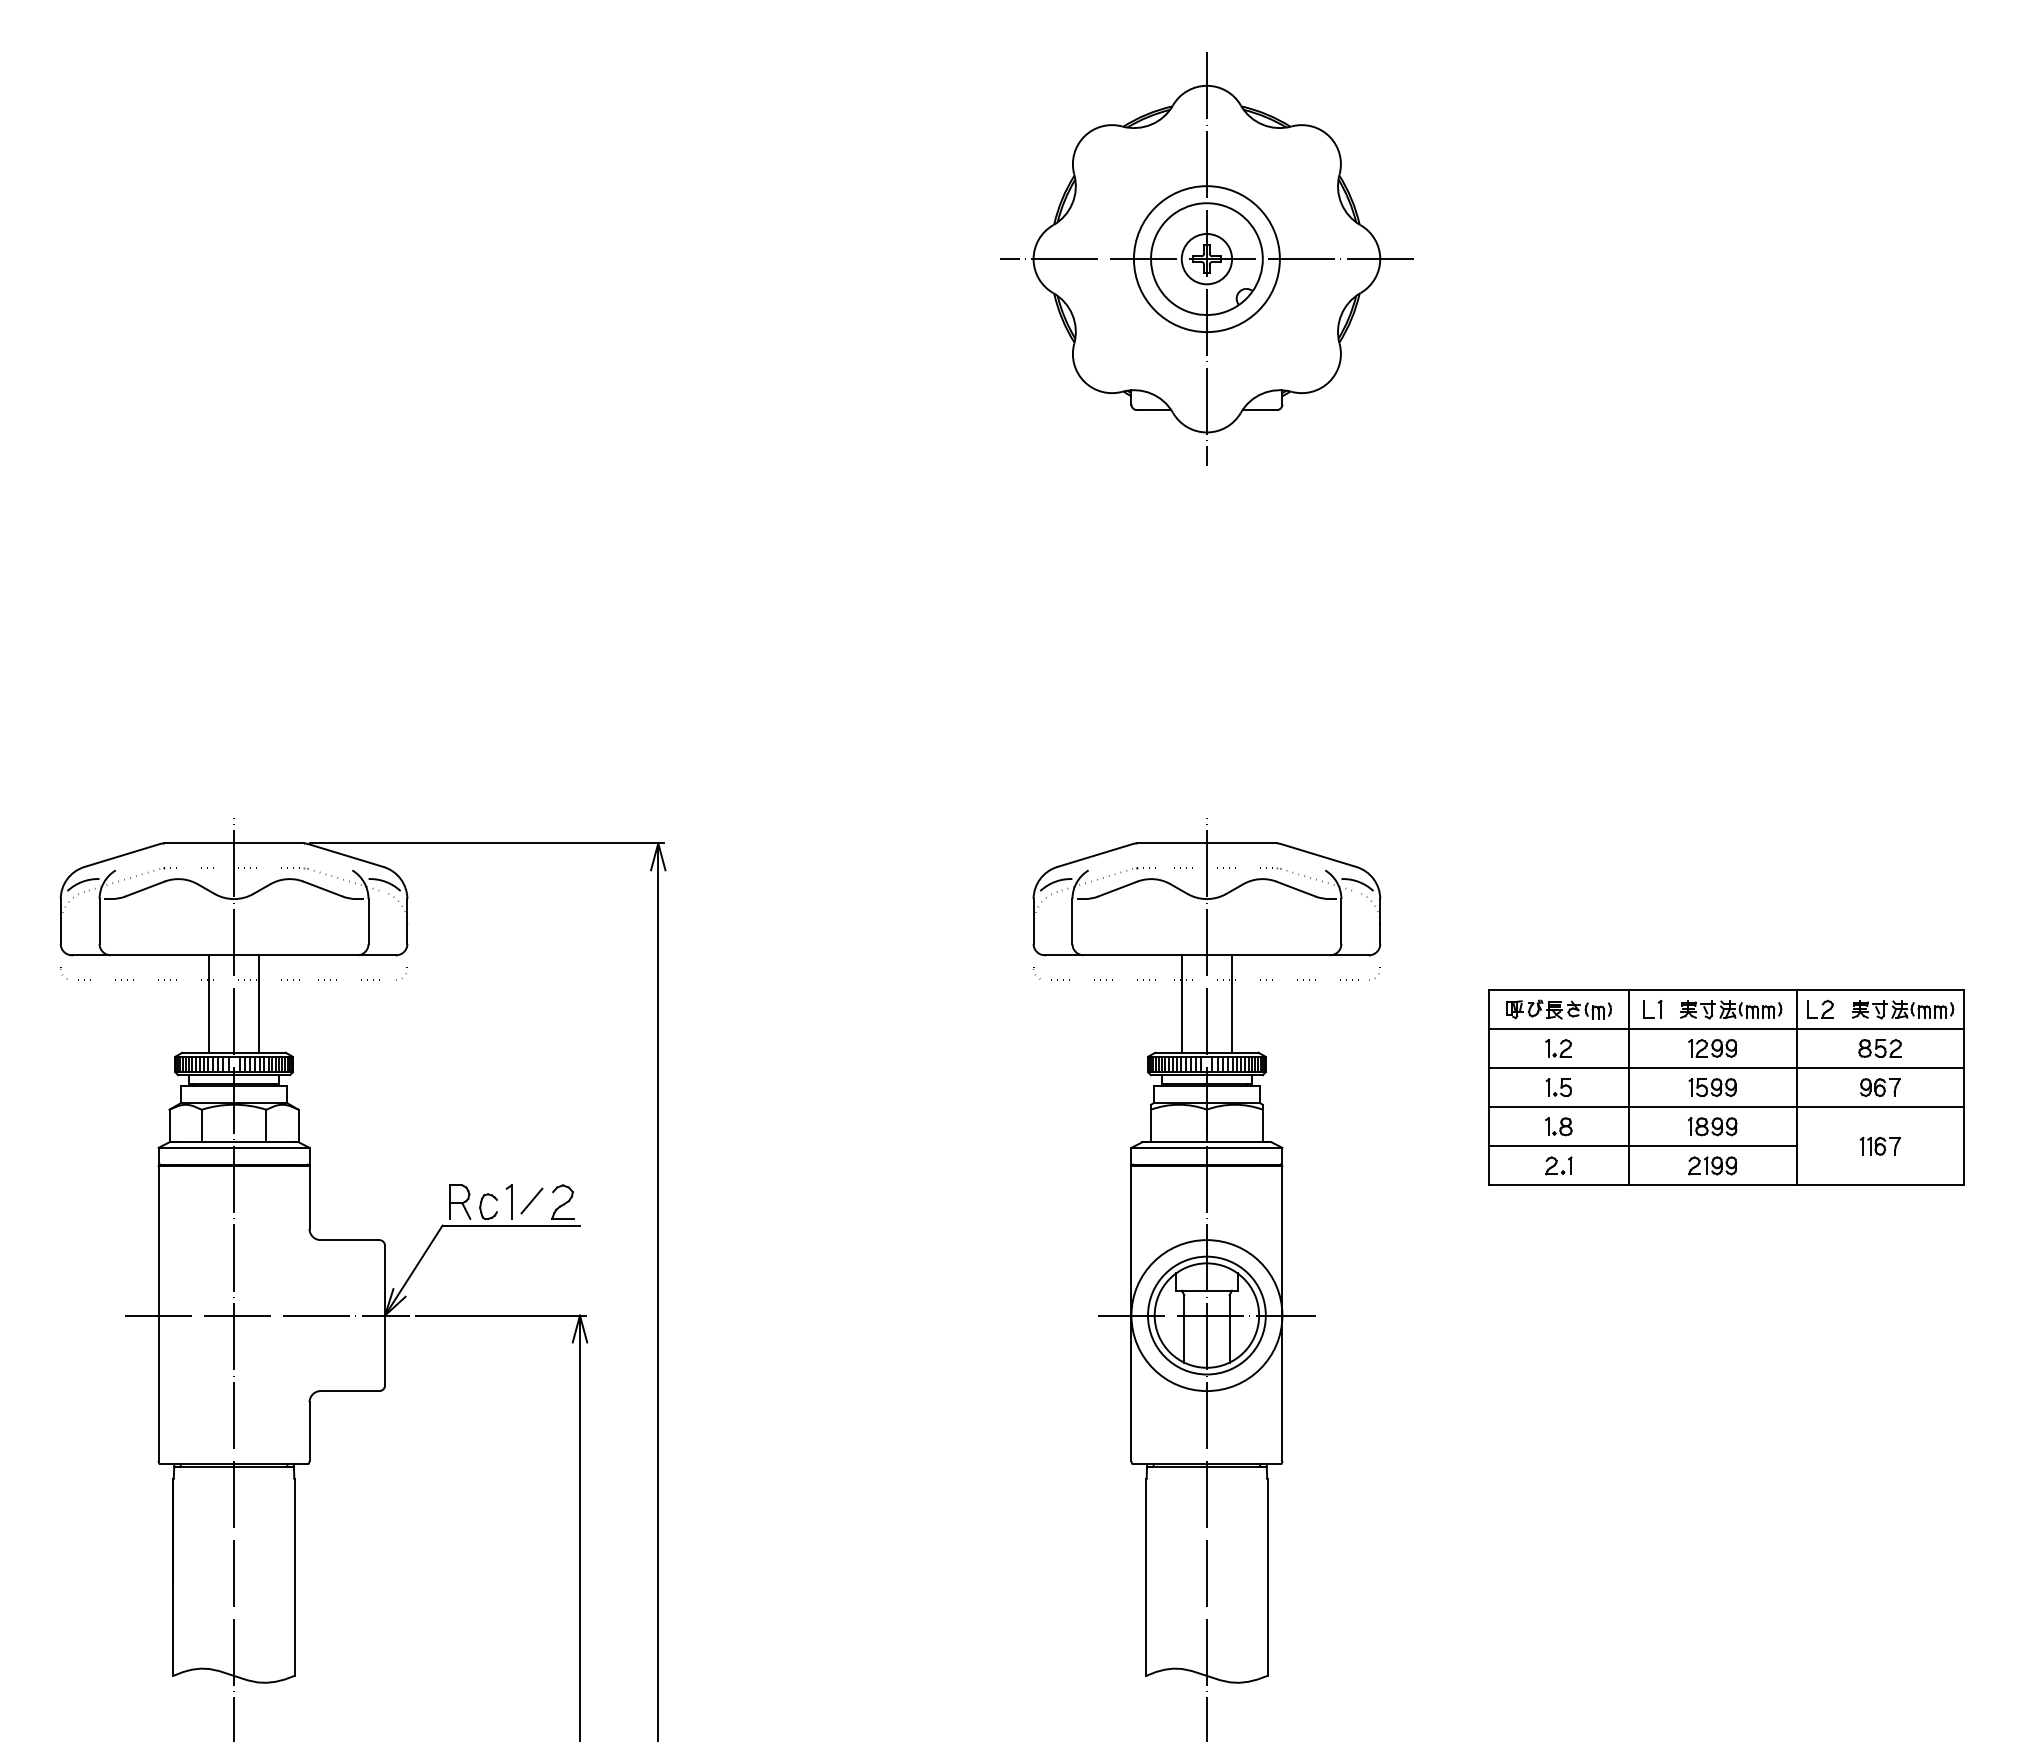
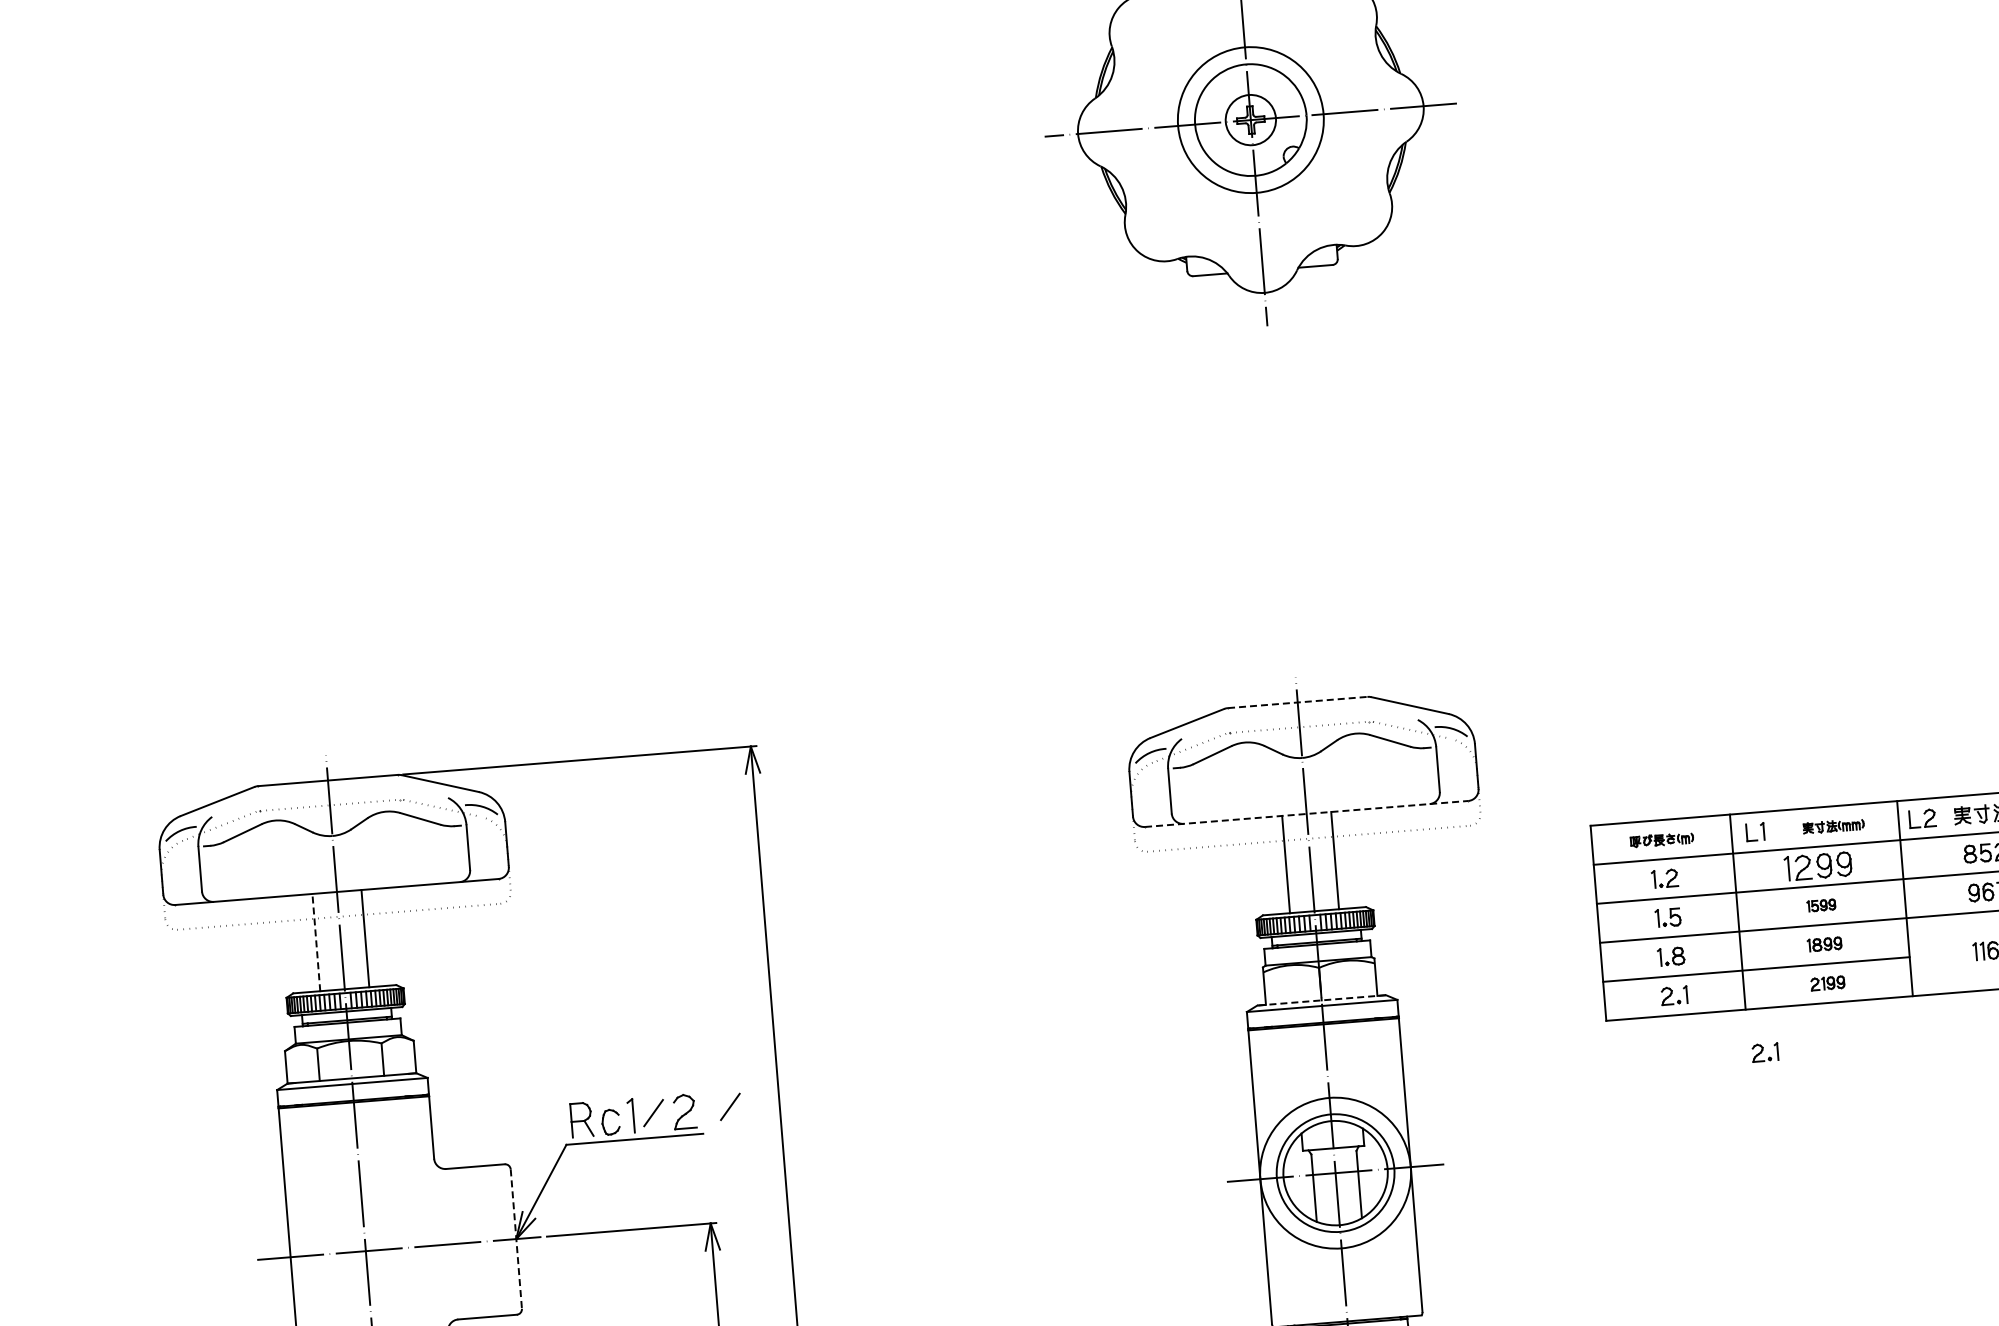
line: (1206, 843) -> (1297, 702), solid -> dashed
line: (1207, 955) -> (1307, 814), solid -> dashed
line: (209, 1004) -> (316, 943), solid -> dashed
part: (1558, 1009) -> (1661, 839), size x0.6
part: (1731, 1009) -> (1833, 825), size x0.6
part: (1712, 1048) -> (1818, 866), size x1.4
part: (1712, 1087) -> (1821, 905), size x0.6
part: (1712, 1126) -> (1824, 944), size x0.7
line: (1206, 1142) -> (1321, 1000), solid -> dashed
part: (1712, 1165) -> (1827, 983), size x0.7
line: (608, 1200) -> (729, 1106), added
part: (1644, 1229) -> (1764, 1052), added
line: (385, 1315) -> (516, 1238), solid -> dashed

